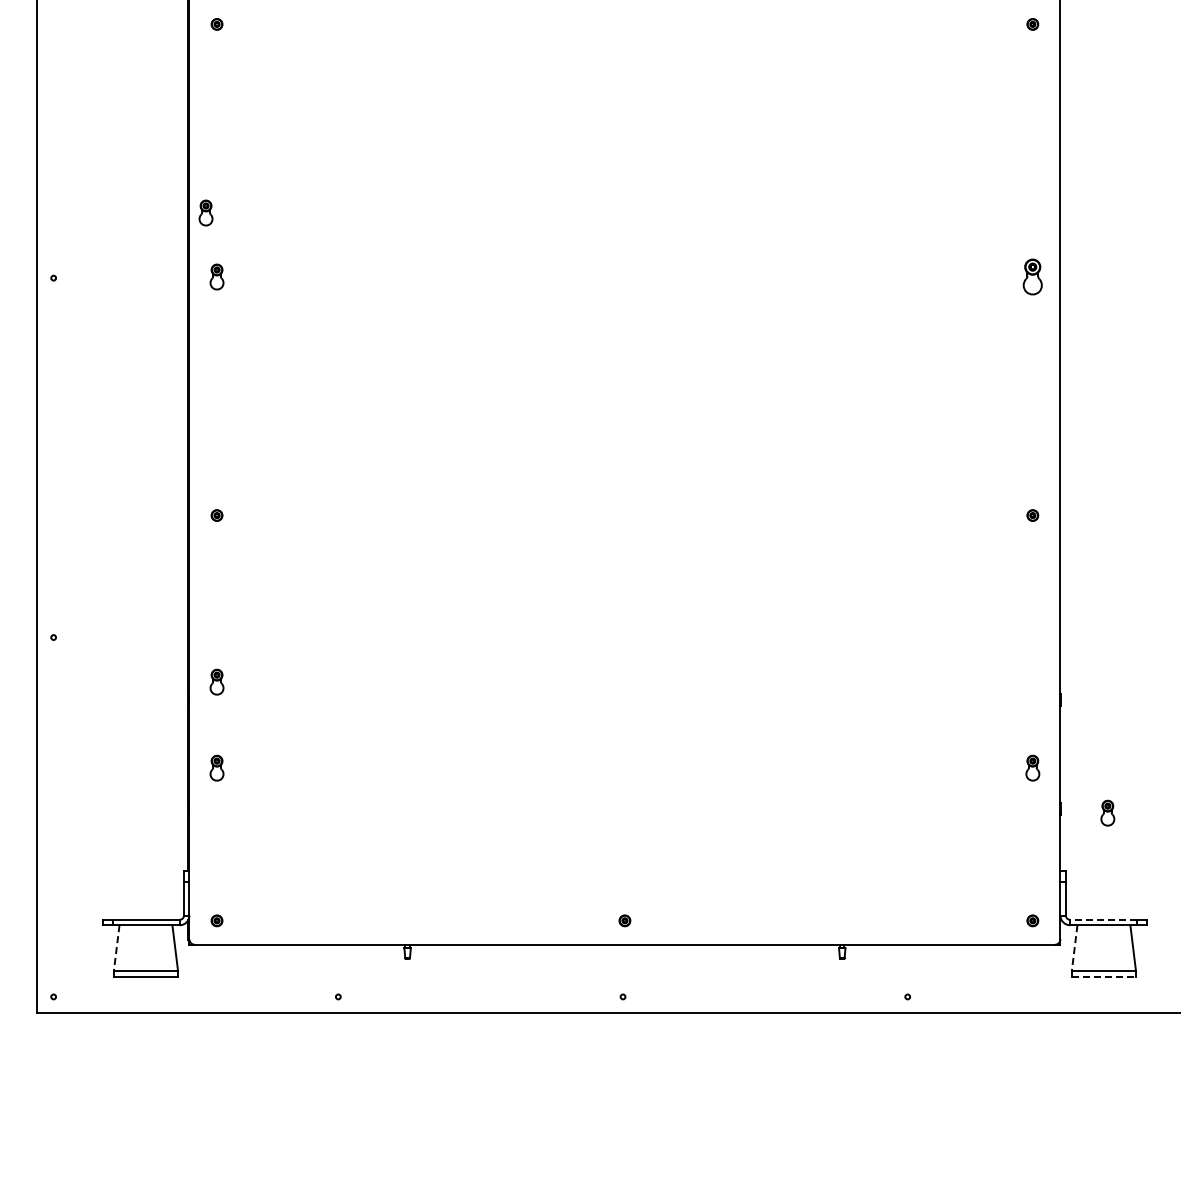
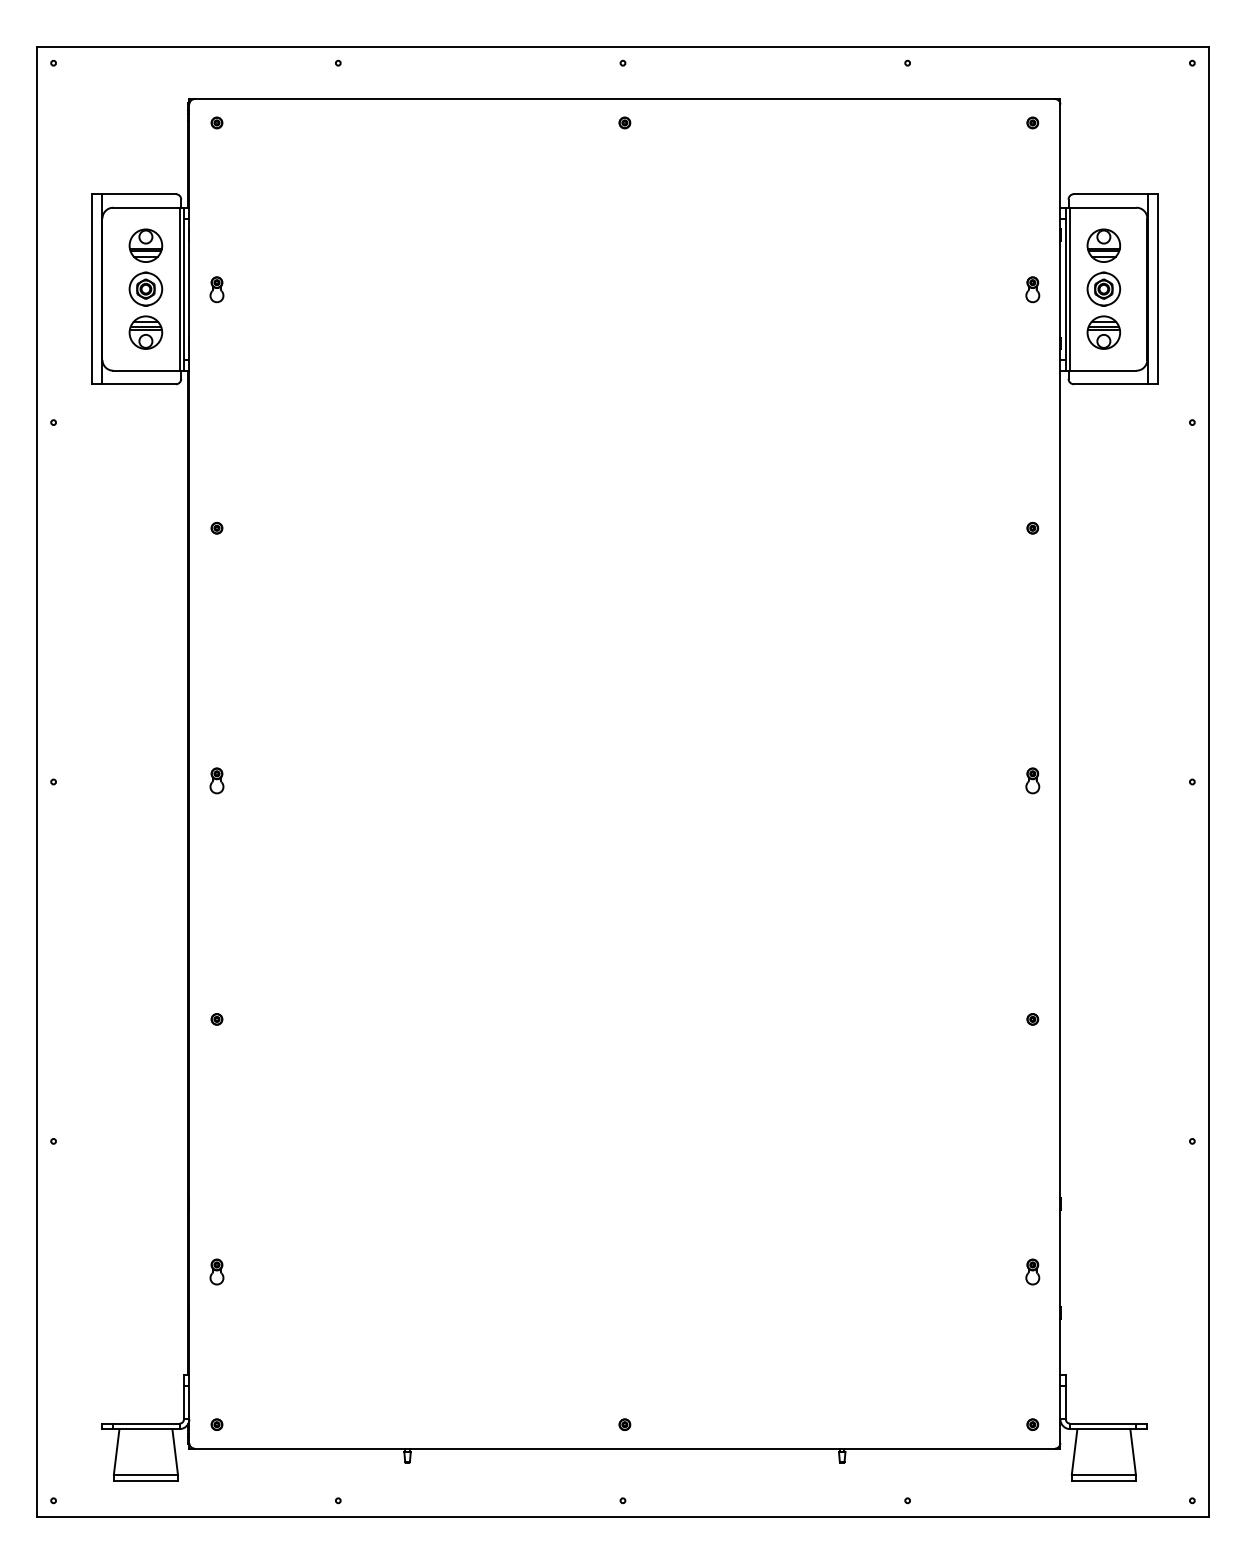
part: (205, 212) -> (205, 716), removed
part: (1032, 276) -> (1032, 780), size x0.71
part: (216, 681) -> (216, 1185), removed
part: (1107, 812) -> (1107, 1316), removed
line: (1102, 919) -> (1102, 1423), dashed -> solid
line: (116, 947) -> (116, 1451), dashed -> solid
line: (1074, 947) -> (1074, 1451), dashed -> solid
line: (1104, 977) -> (1104, 1481), dashed -> solid

